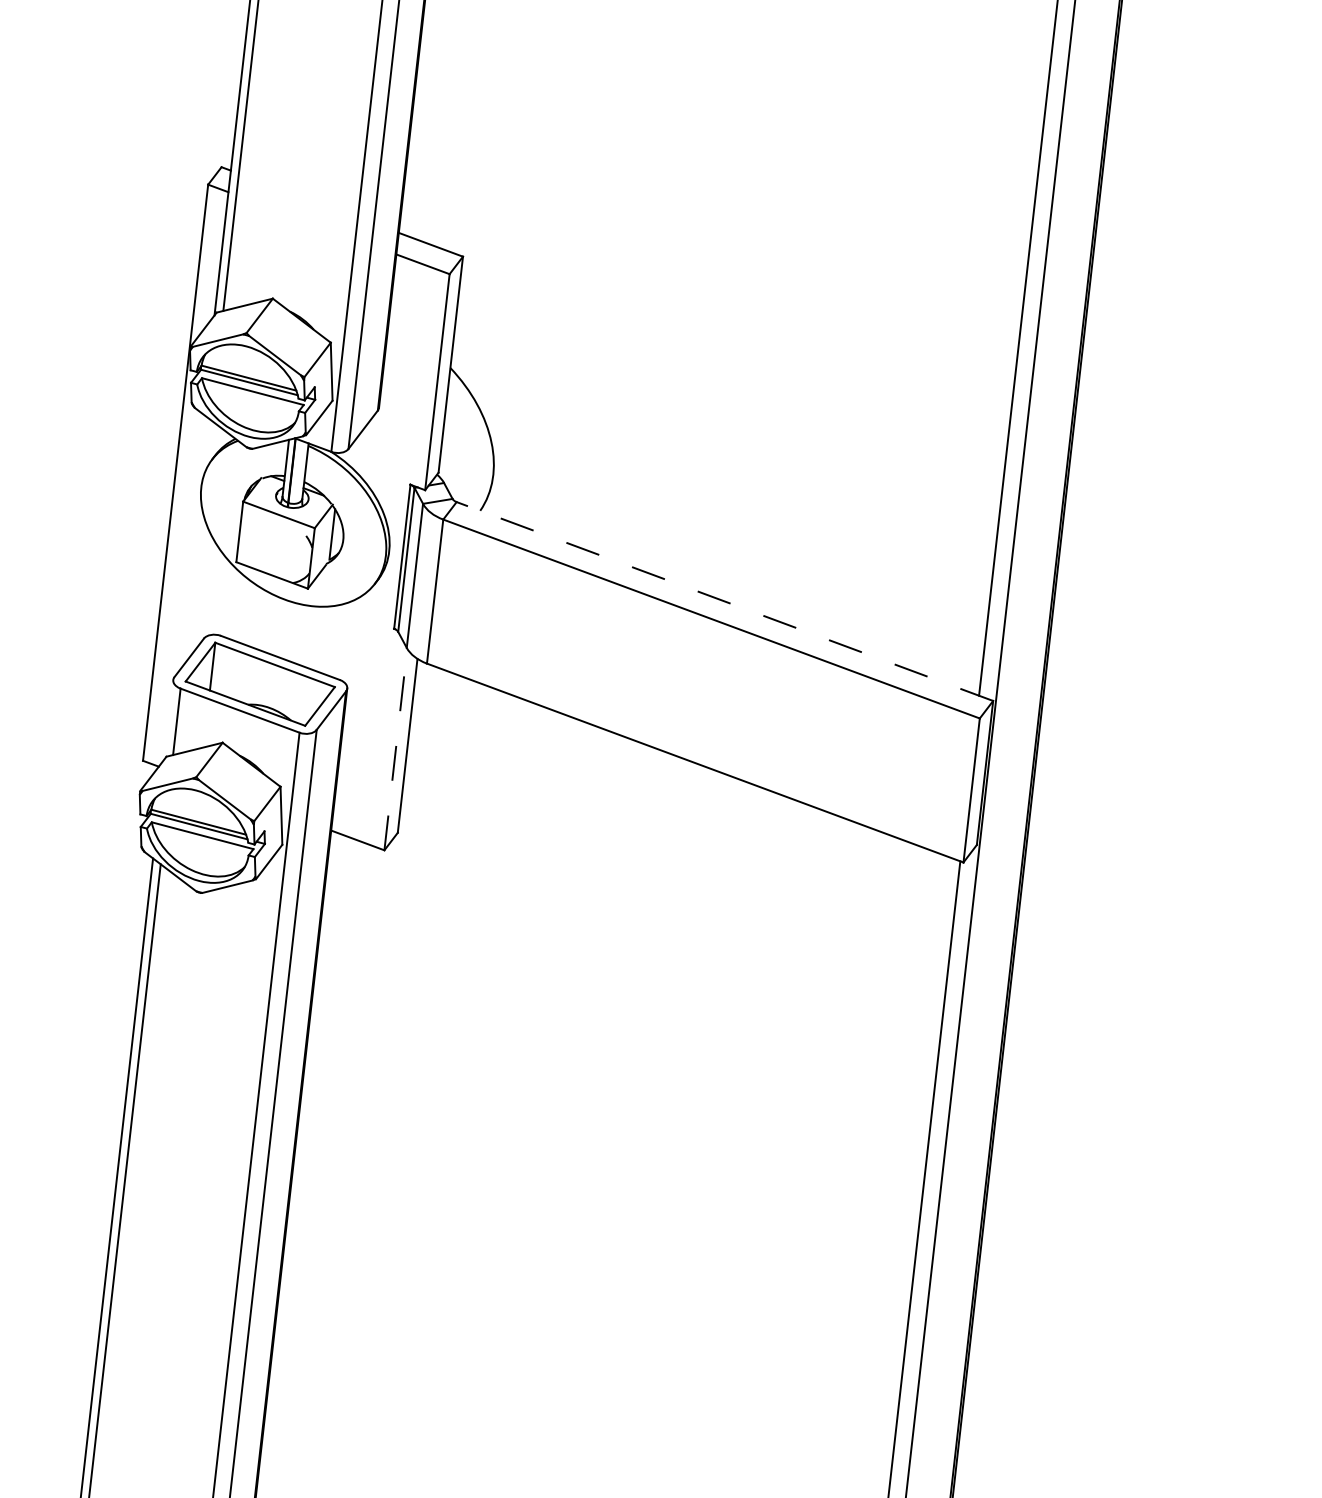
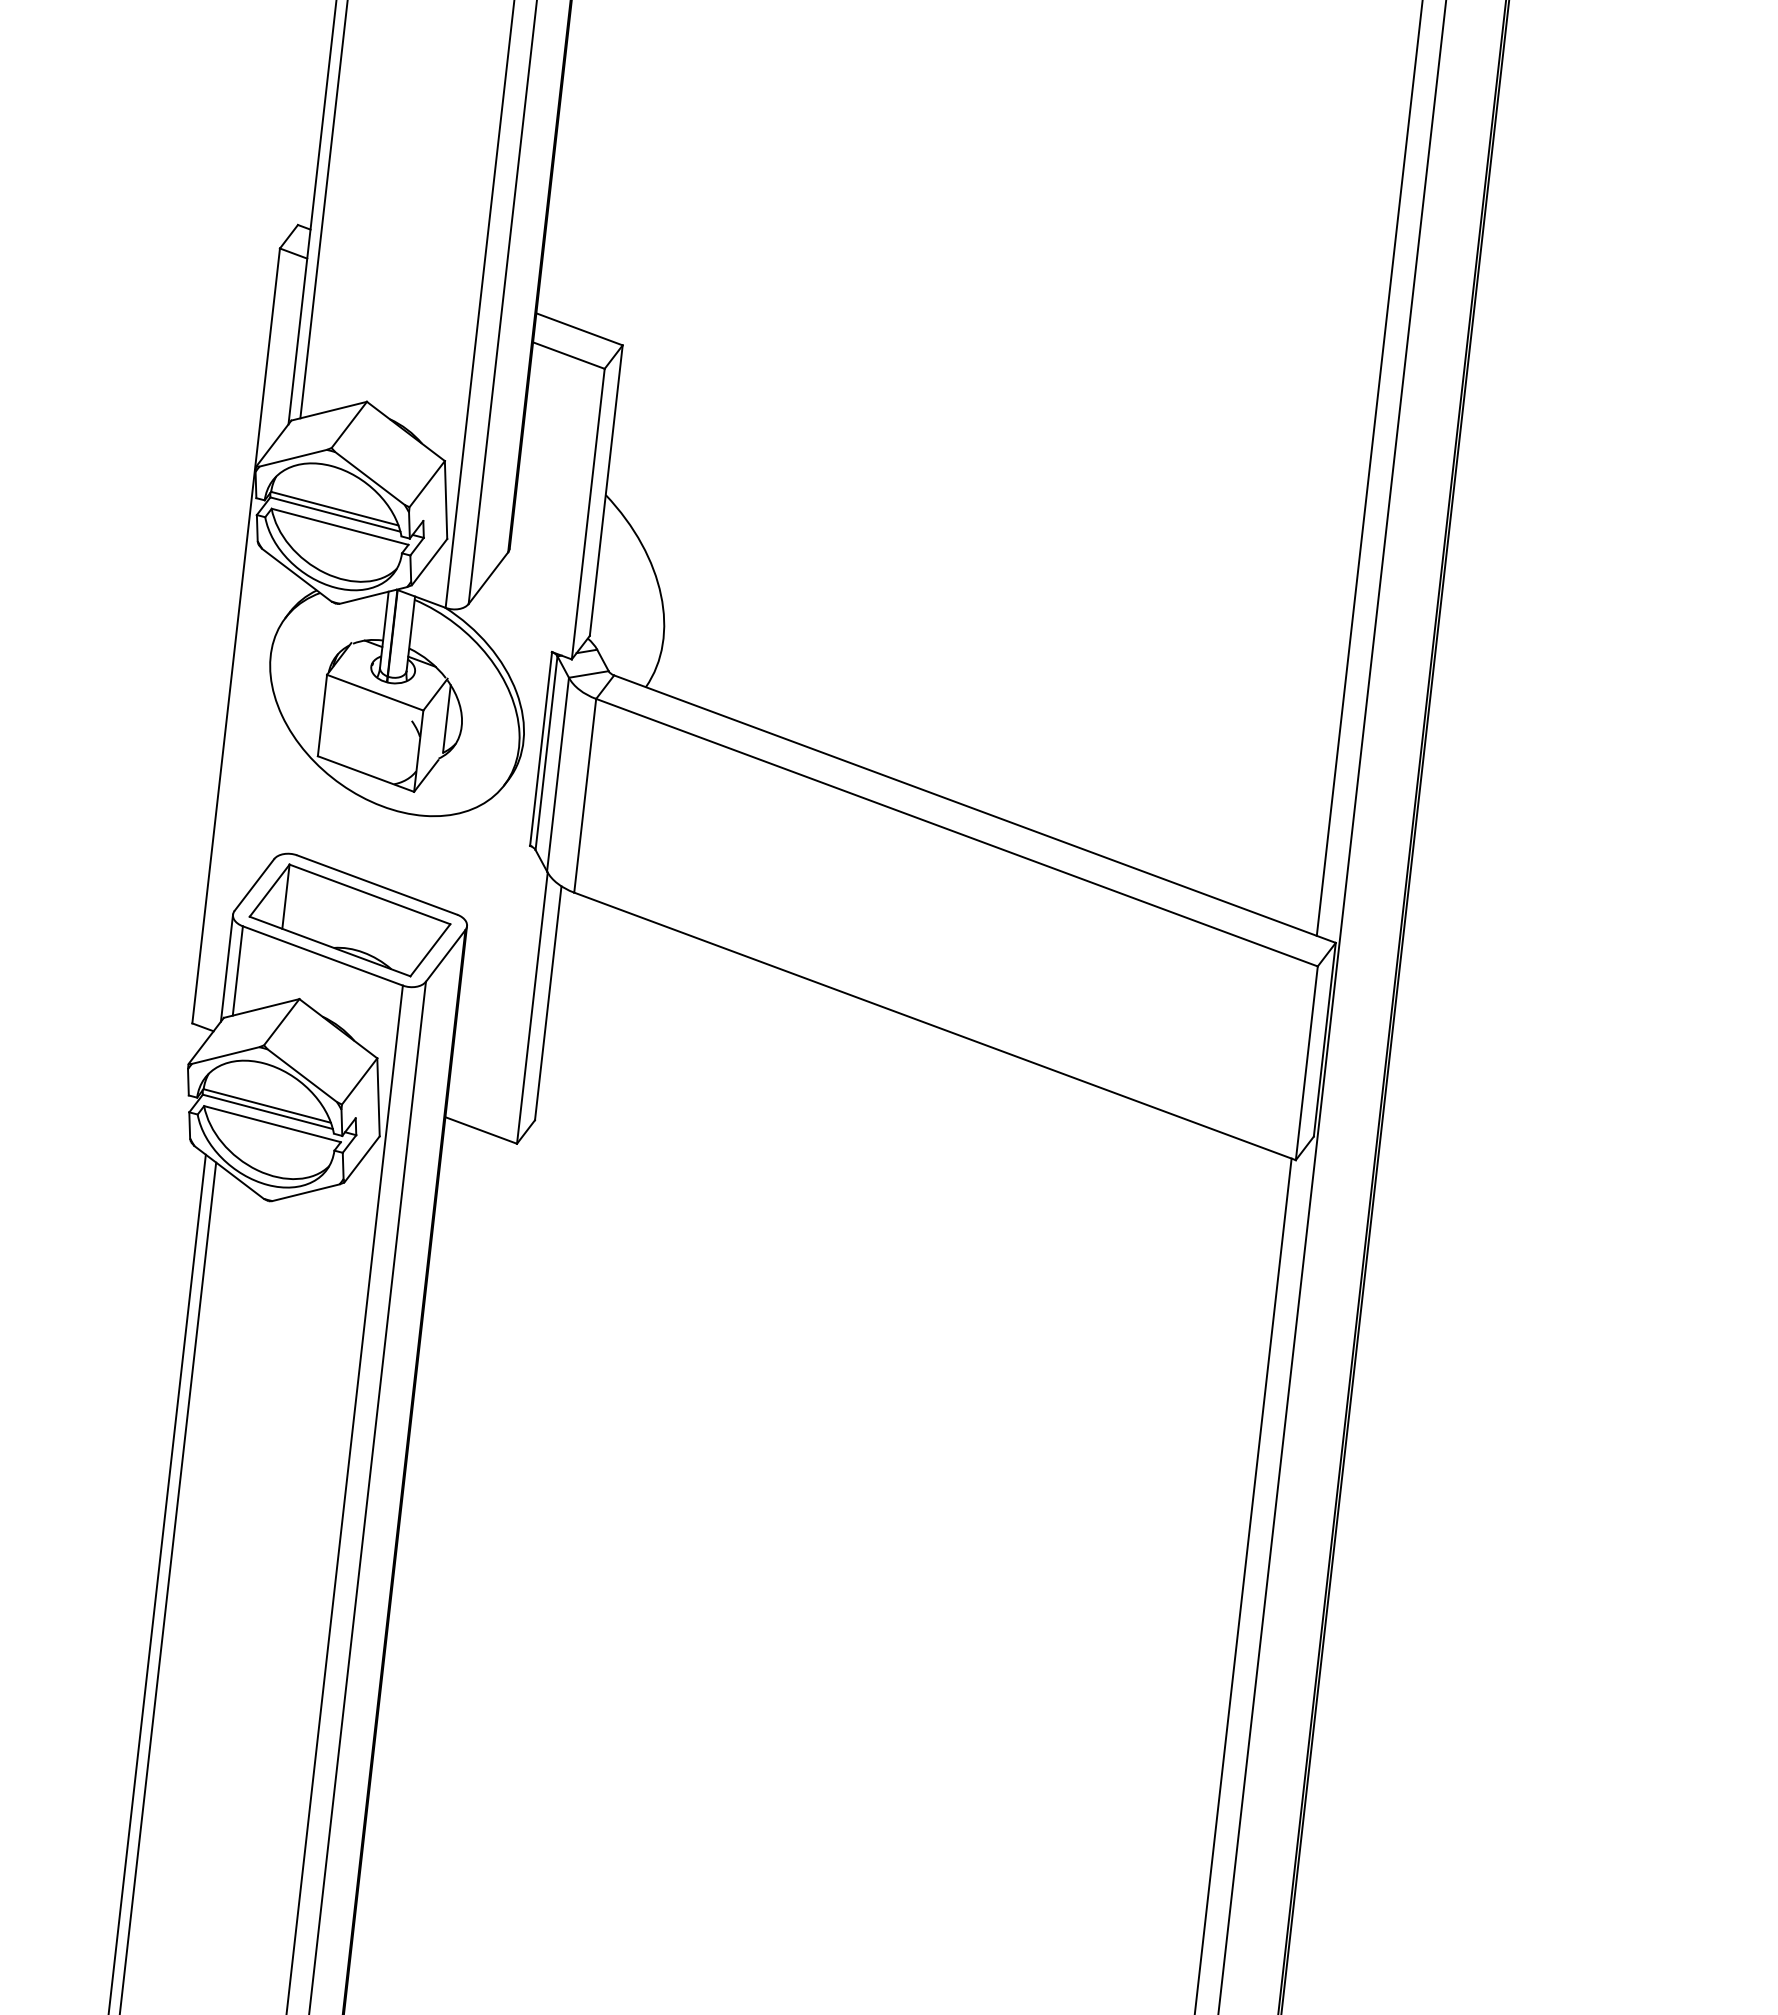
line: (724, 601) -> (974, 809), dashed -> solid
line: (168, 719) -> (226, 967), added
line: (395, 749) -> (532, 1007), dashed -> solid

